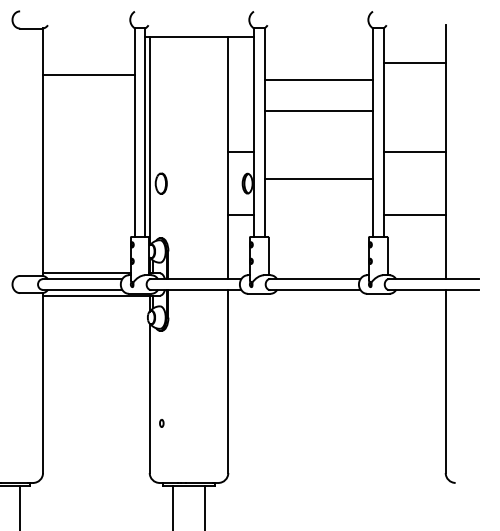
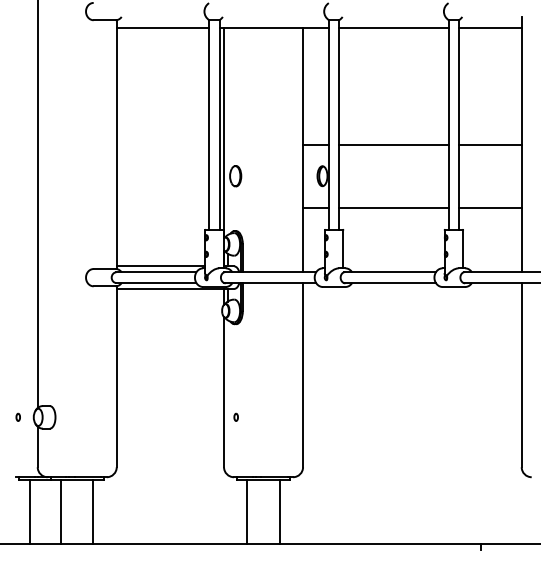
line: (414, 63) -> (490, 28), moved
line: (88, 75) -> (162, 28), moved
line: (318, 80) -> (393, 28), moved
line: (318, 111) -> (393, 144), moved
line: (318, 178) -> (393, 207), moved

